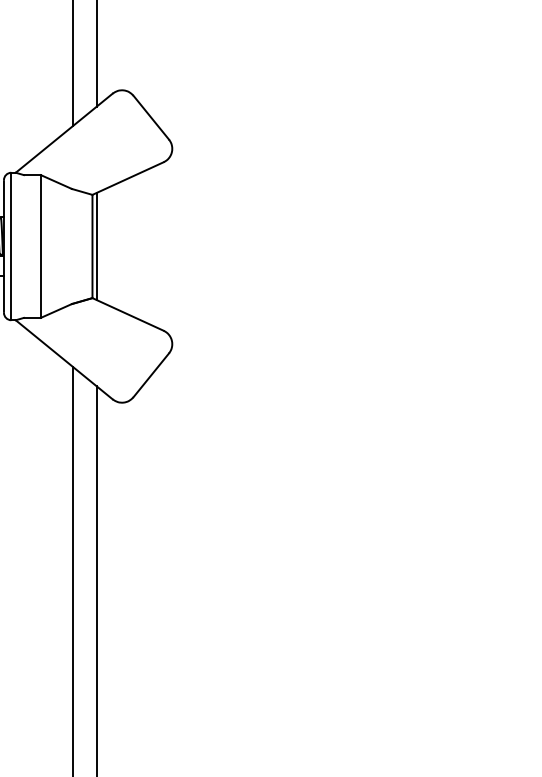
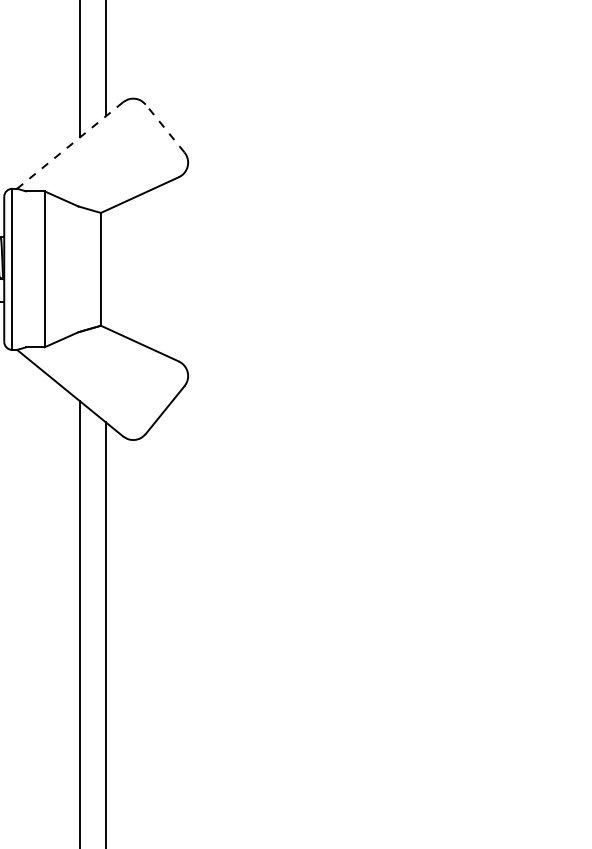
line: (151, 117) -> (165, 128), solid -> dashed
line: (63, 133) -> (69, 145), solid -> dashed
line: (96, 245) -> (105, 268), removed

